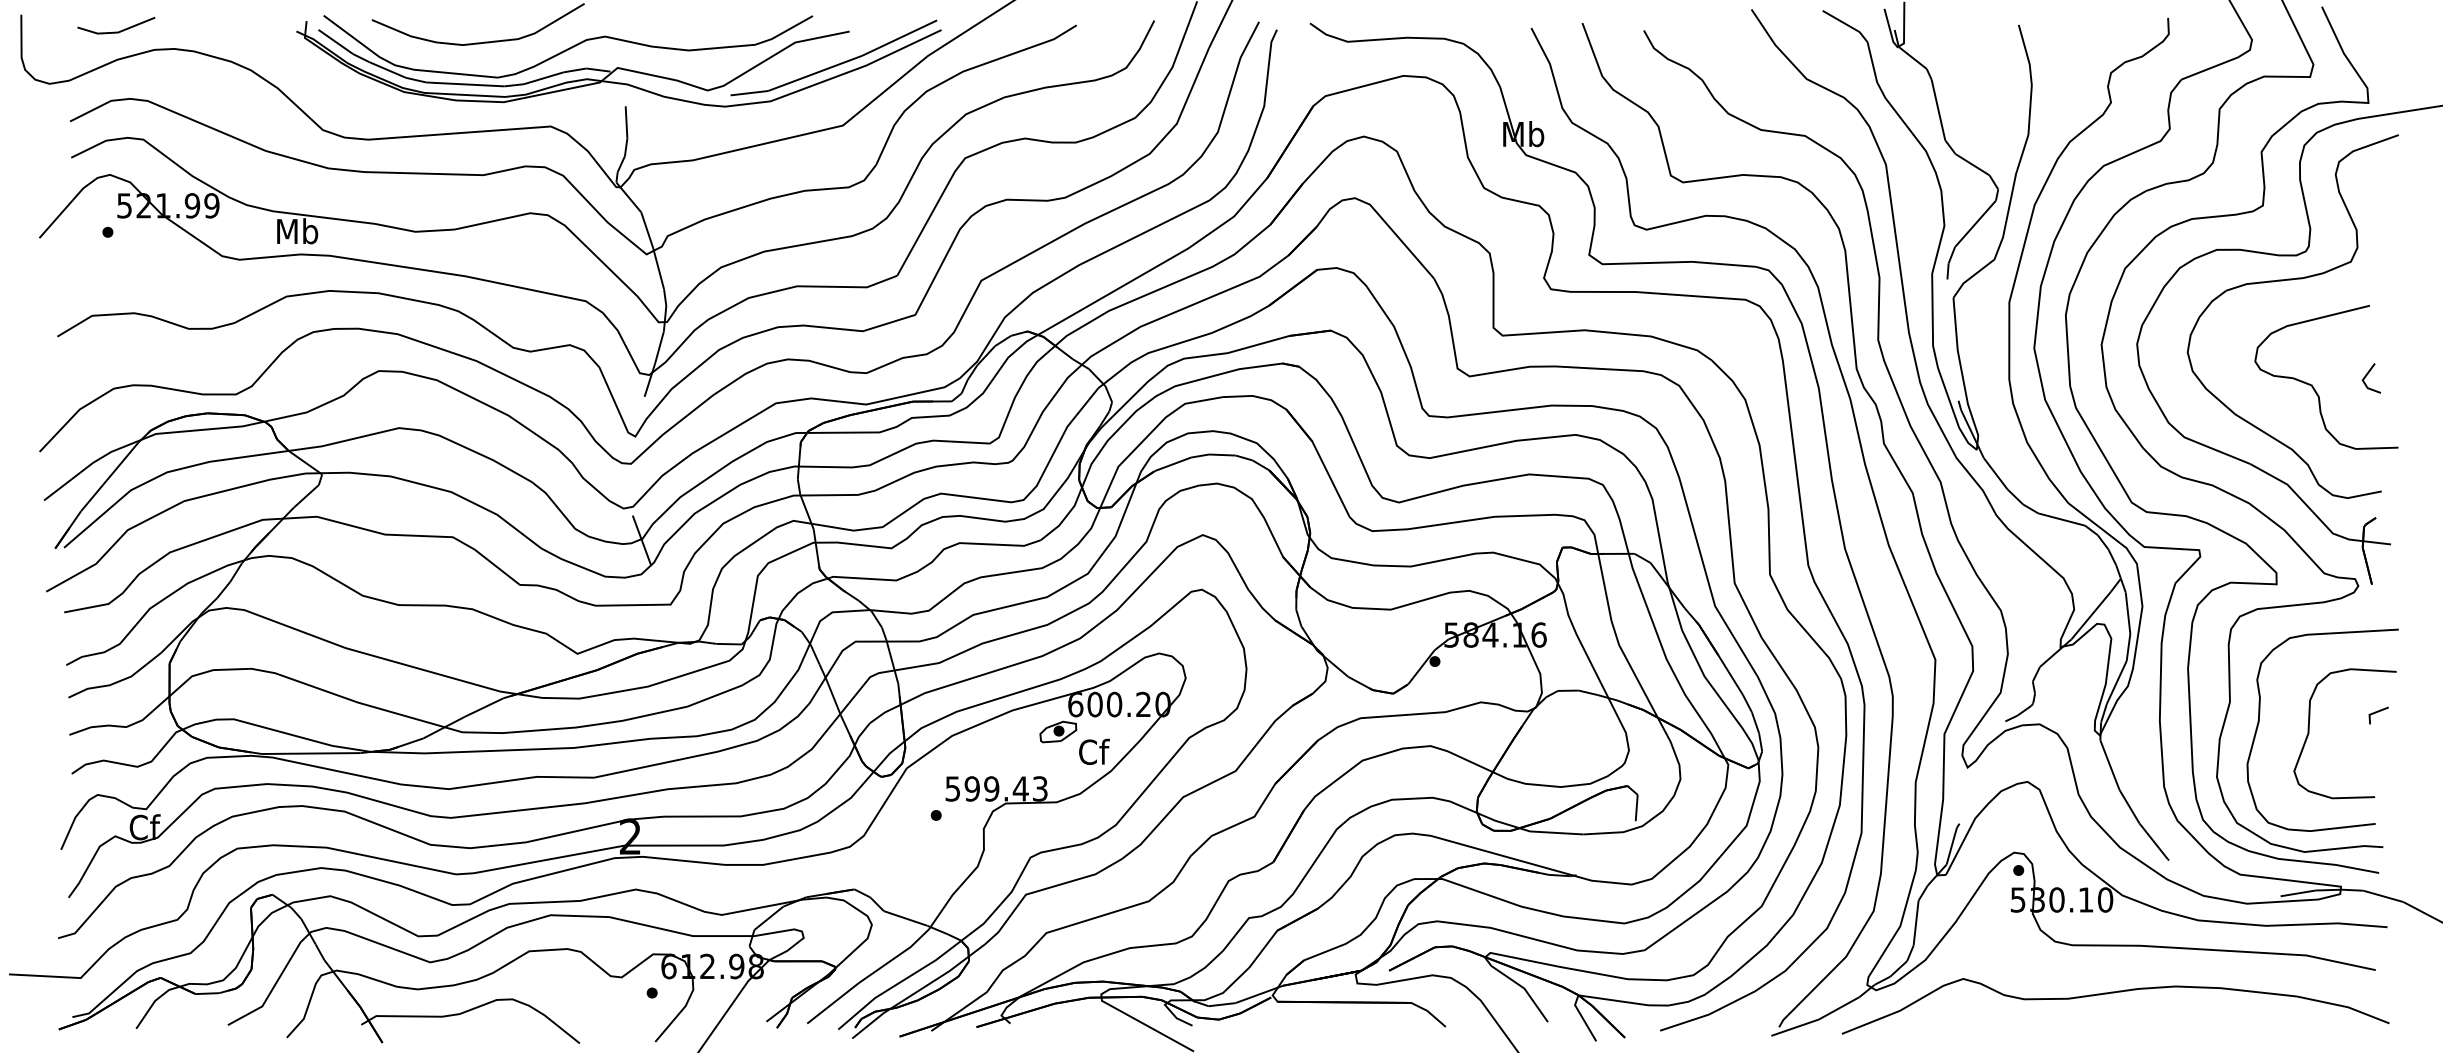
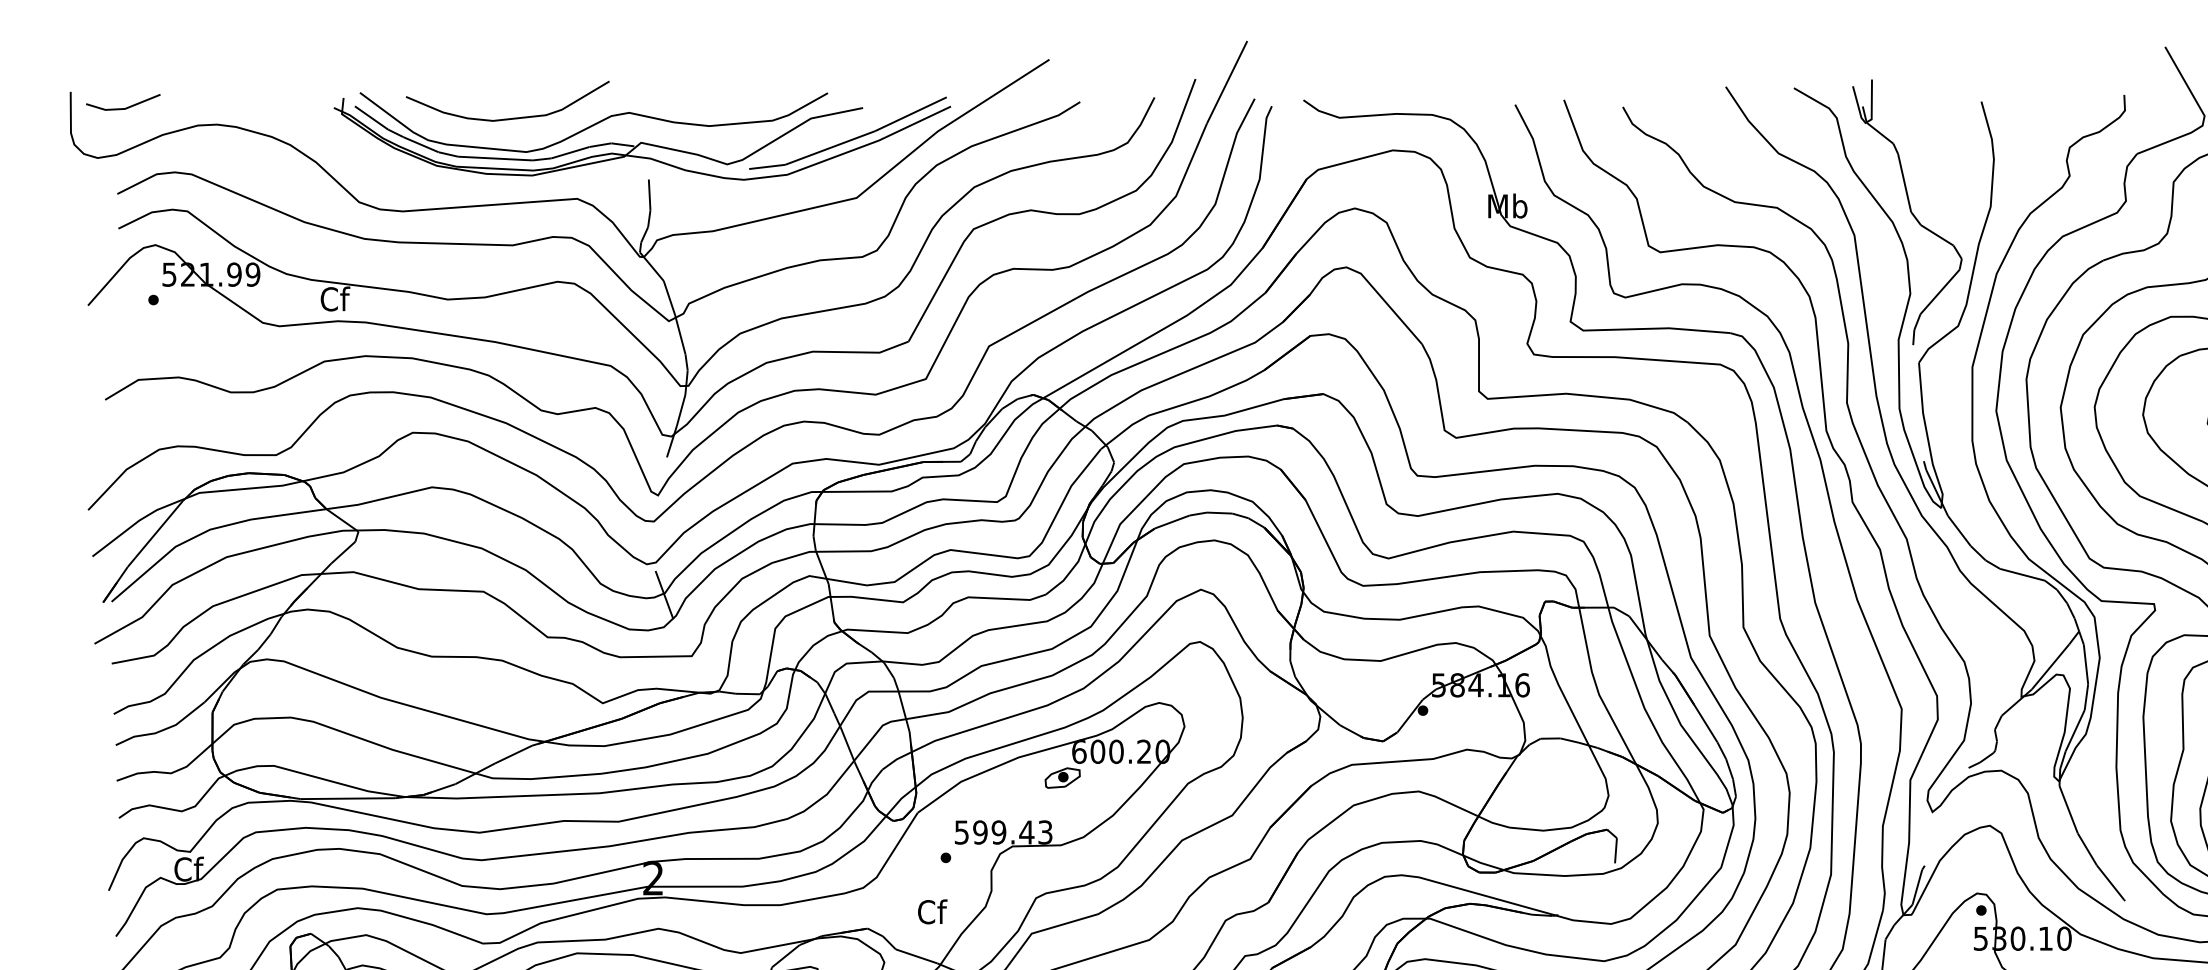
line: (116, 31) -> (123, 107), moved
text: (297, 231) -> (334, 299), Mb -> Cf
text: (1094, 751) -> (932, 911), moved

